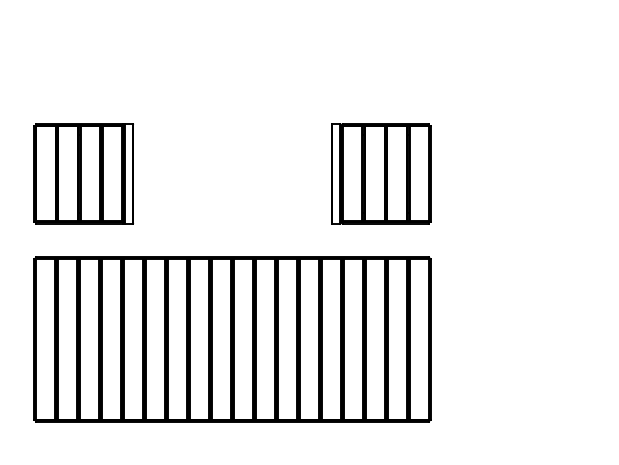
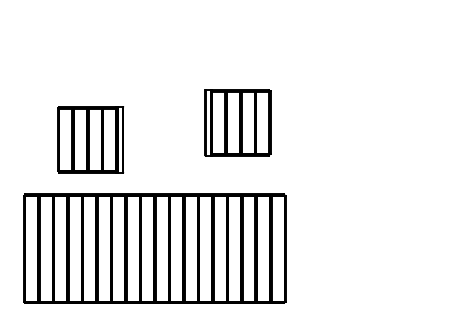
part: (83, 173) -> (90, 139), moved
part: (380, 173) -> (237, 122), moved

